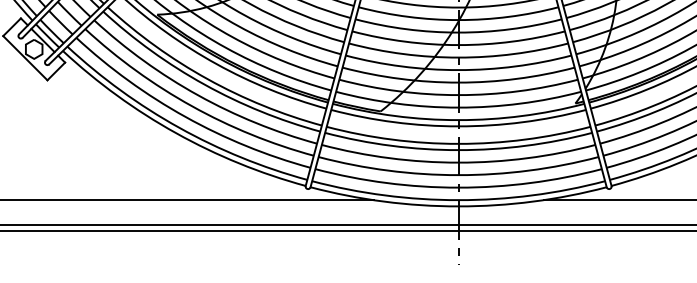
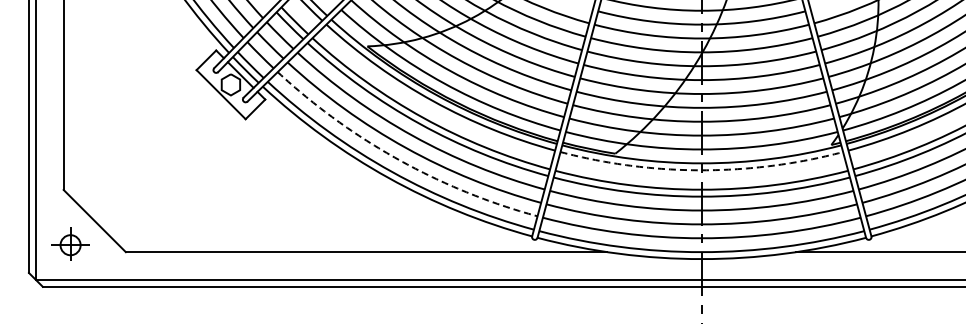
arc: (185, 116) -> (398, 159), solid -> dashed
arc: (458, 126) -> (701, 170), solid -> dashed

